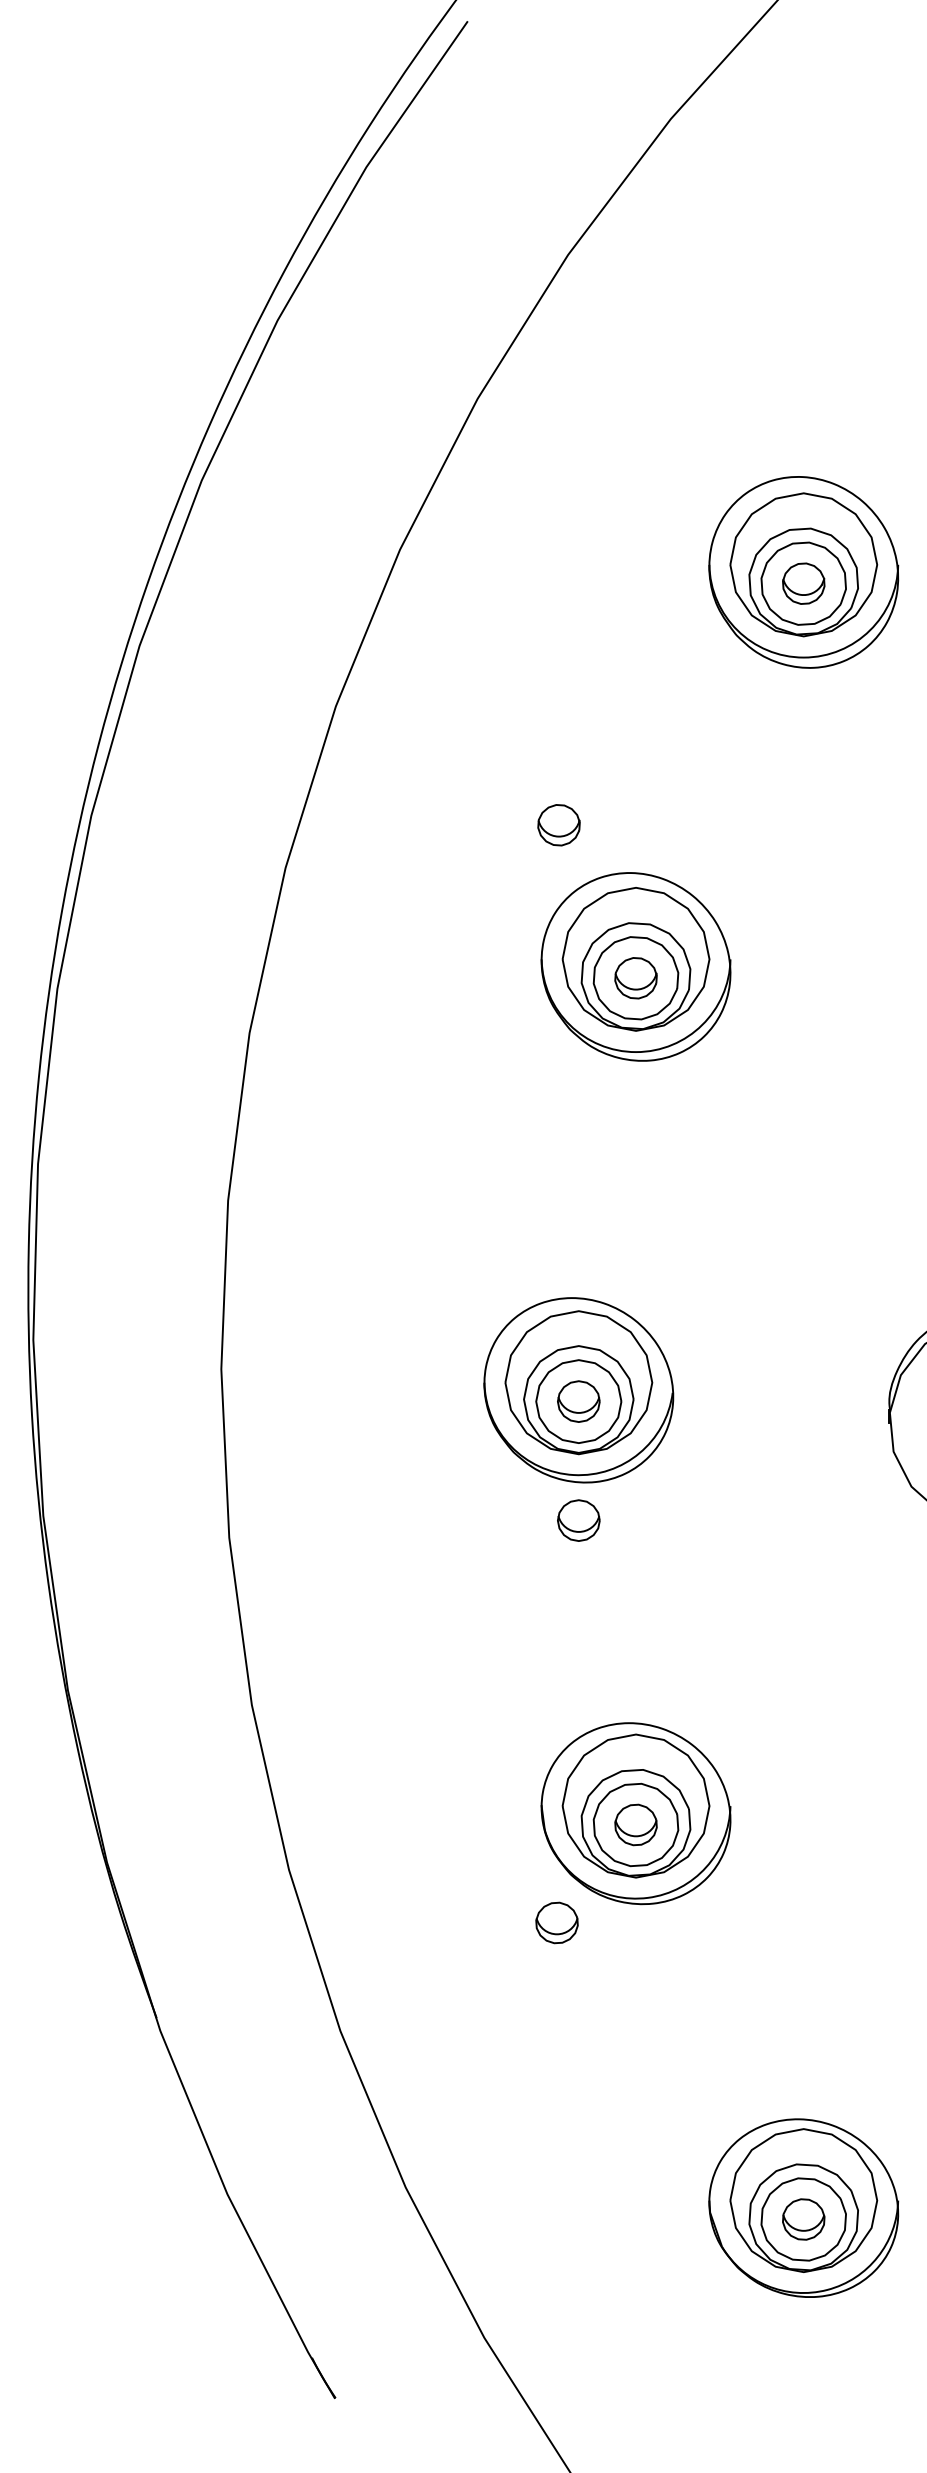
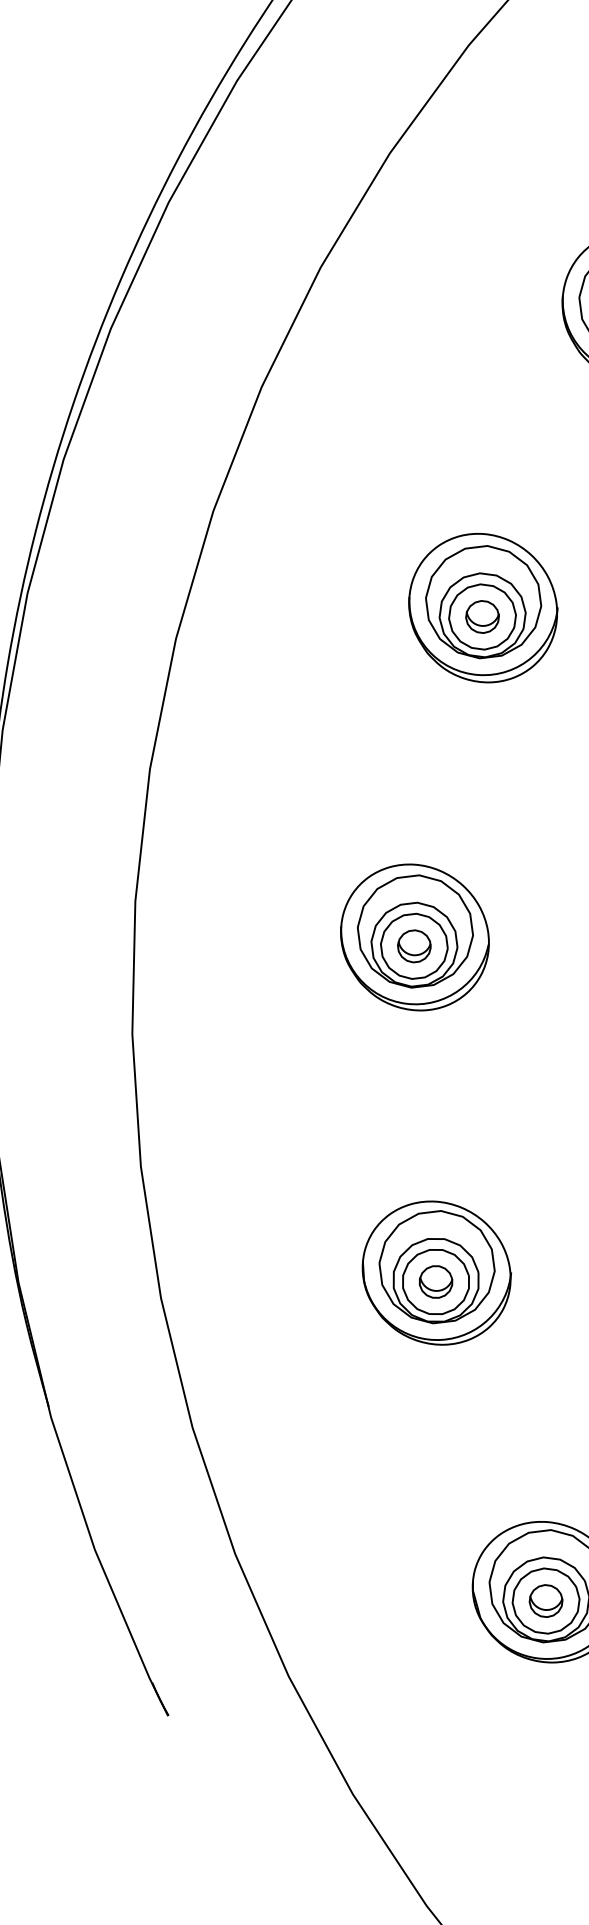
part: (558, 825) -> (430, 492), removed
part: (578, 1520) -> (407, 1039), removed
part: (556, 1922) -> (368, 1354), removed

